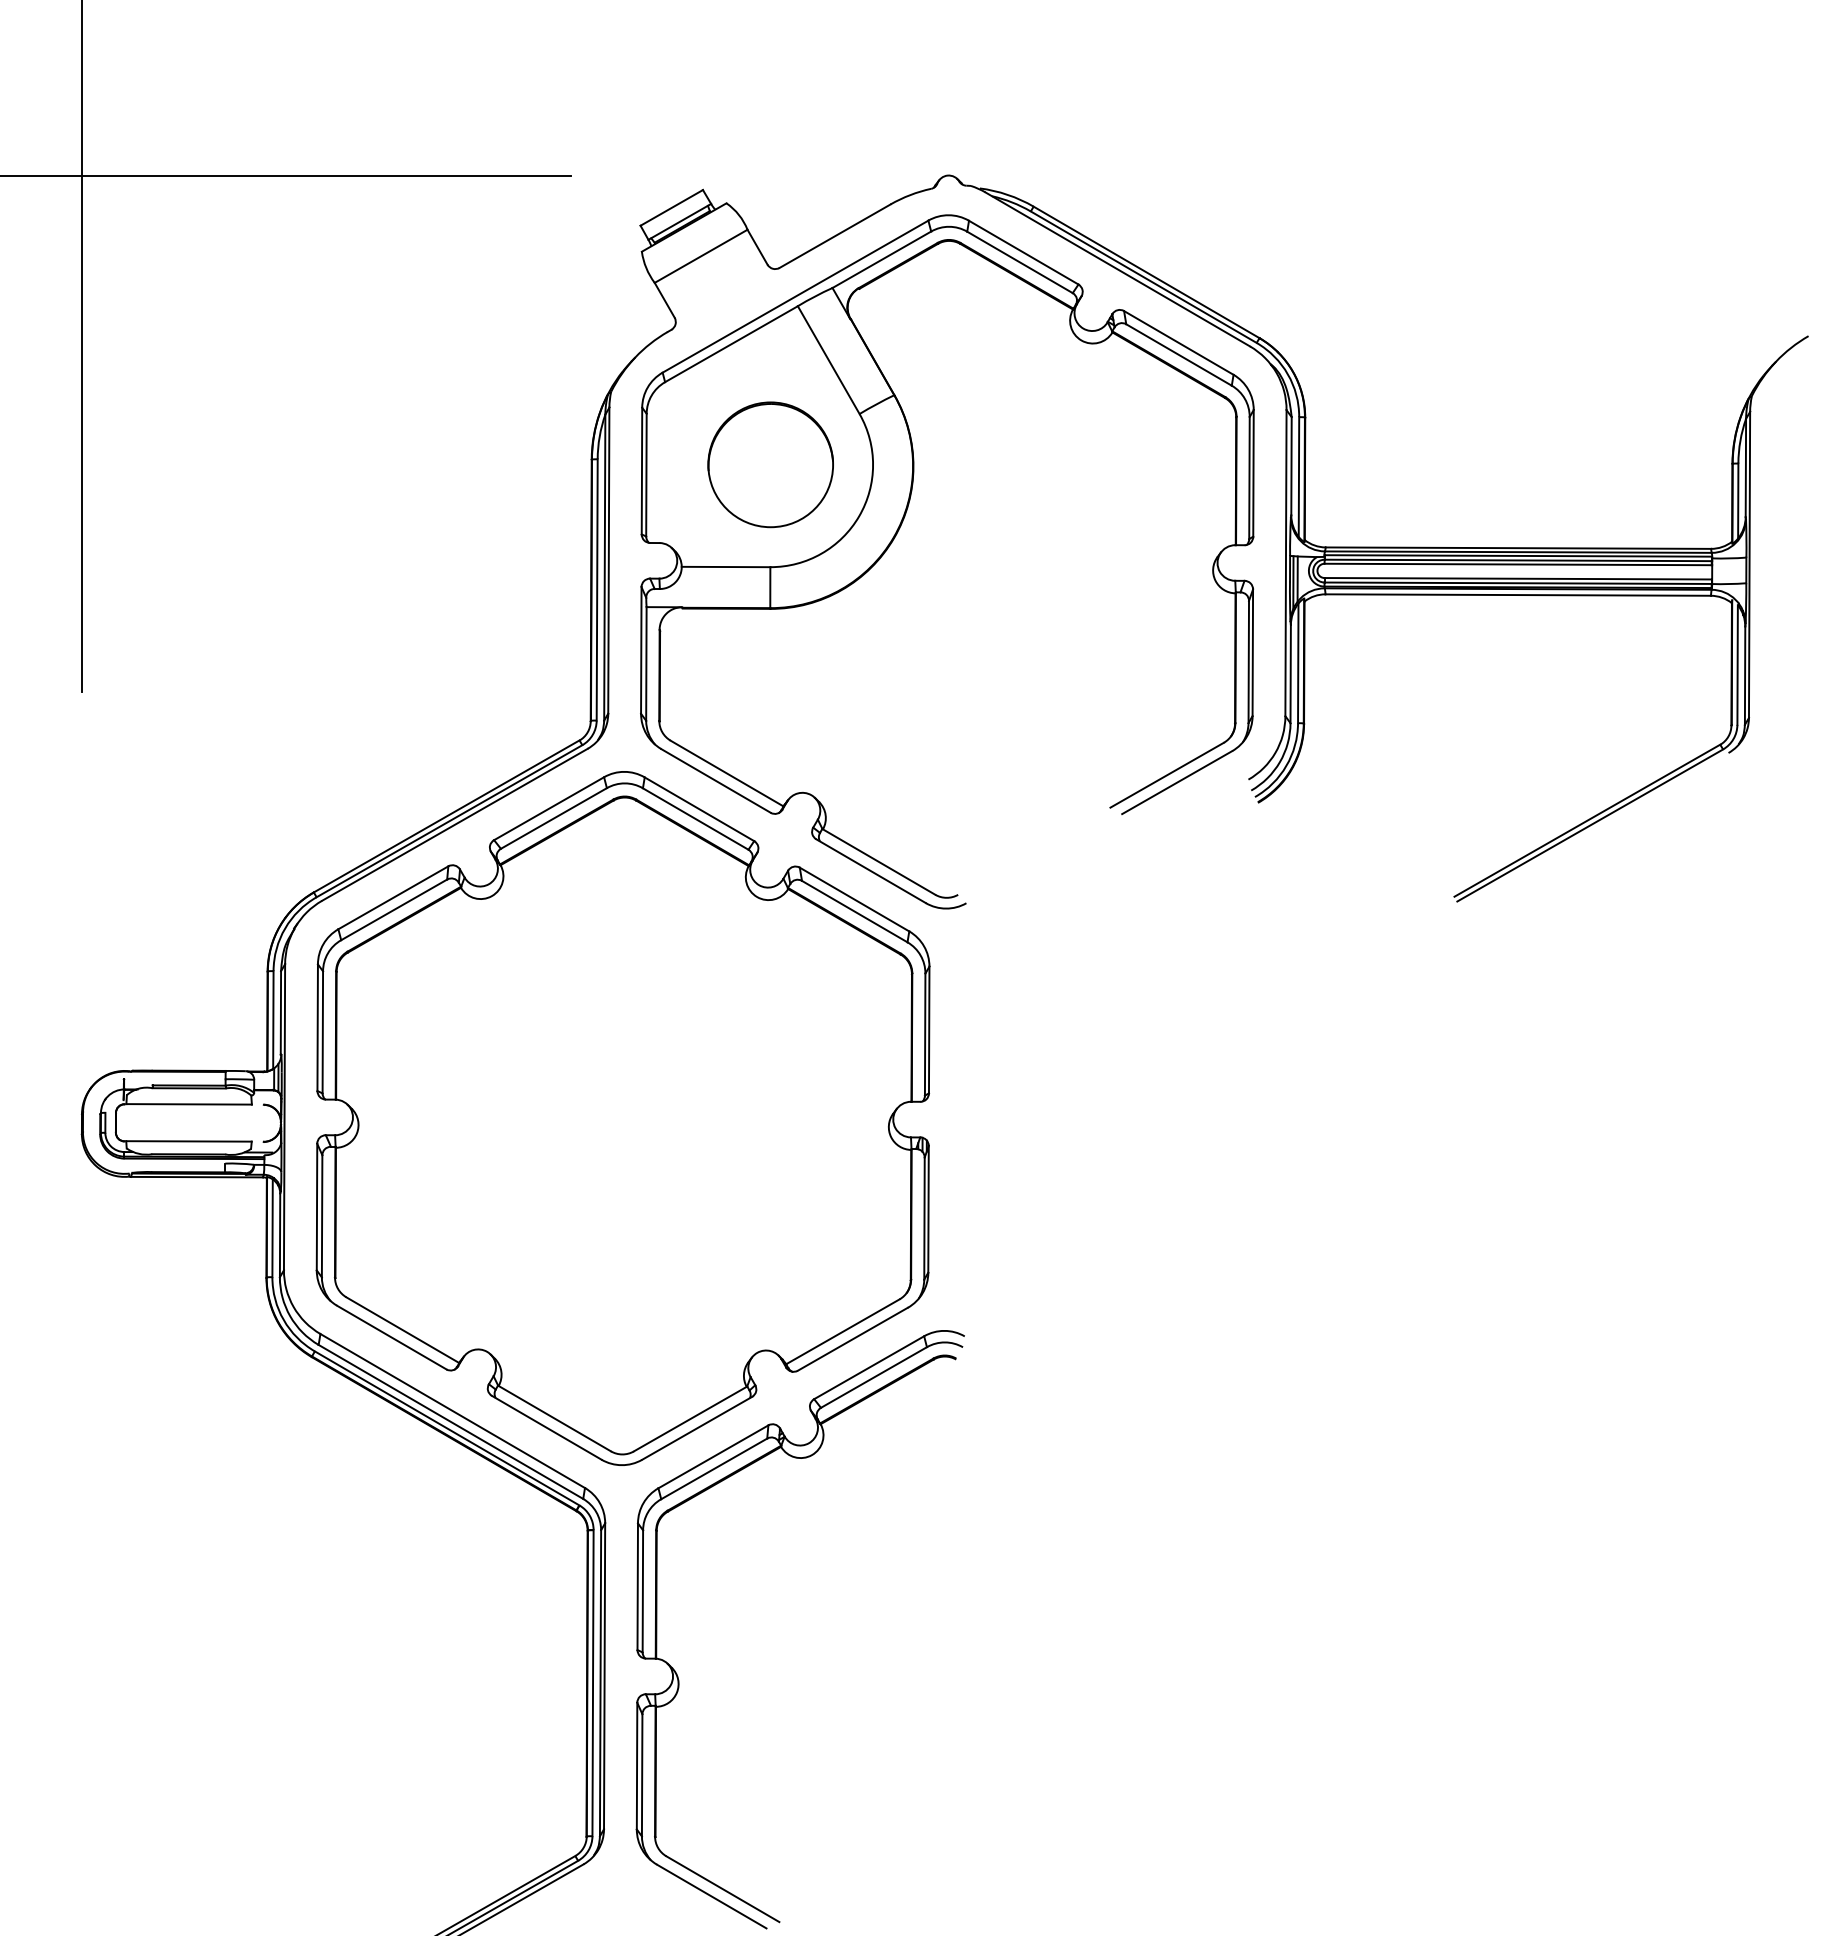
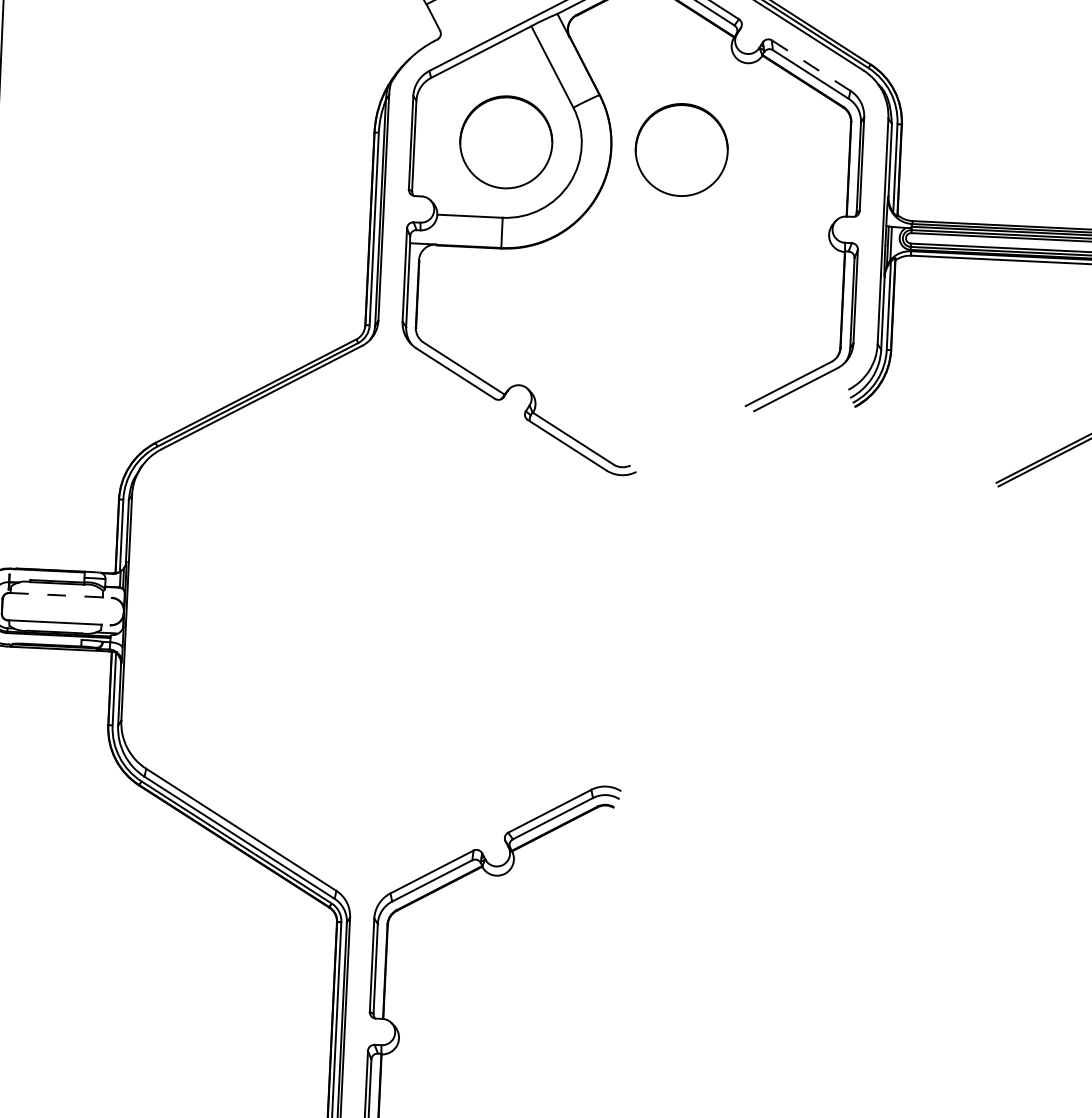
line: (1178, 342) -> (810, 65), solid -> dashed
part: (1008, 464) -> (681, 149), added
line: (189, 1104) -> (57, 595), solid -> dashed
part: (622, 1118) -> (375, 619), removed

